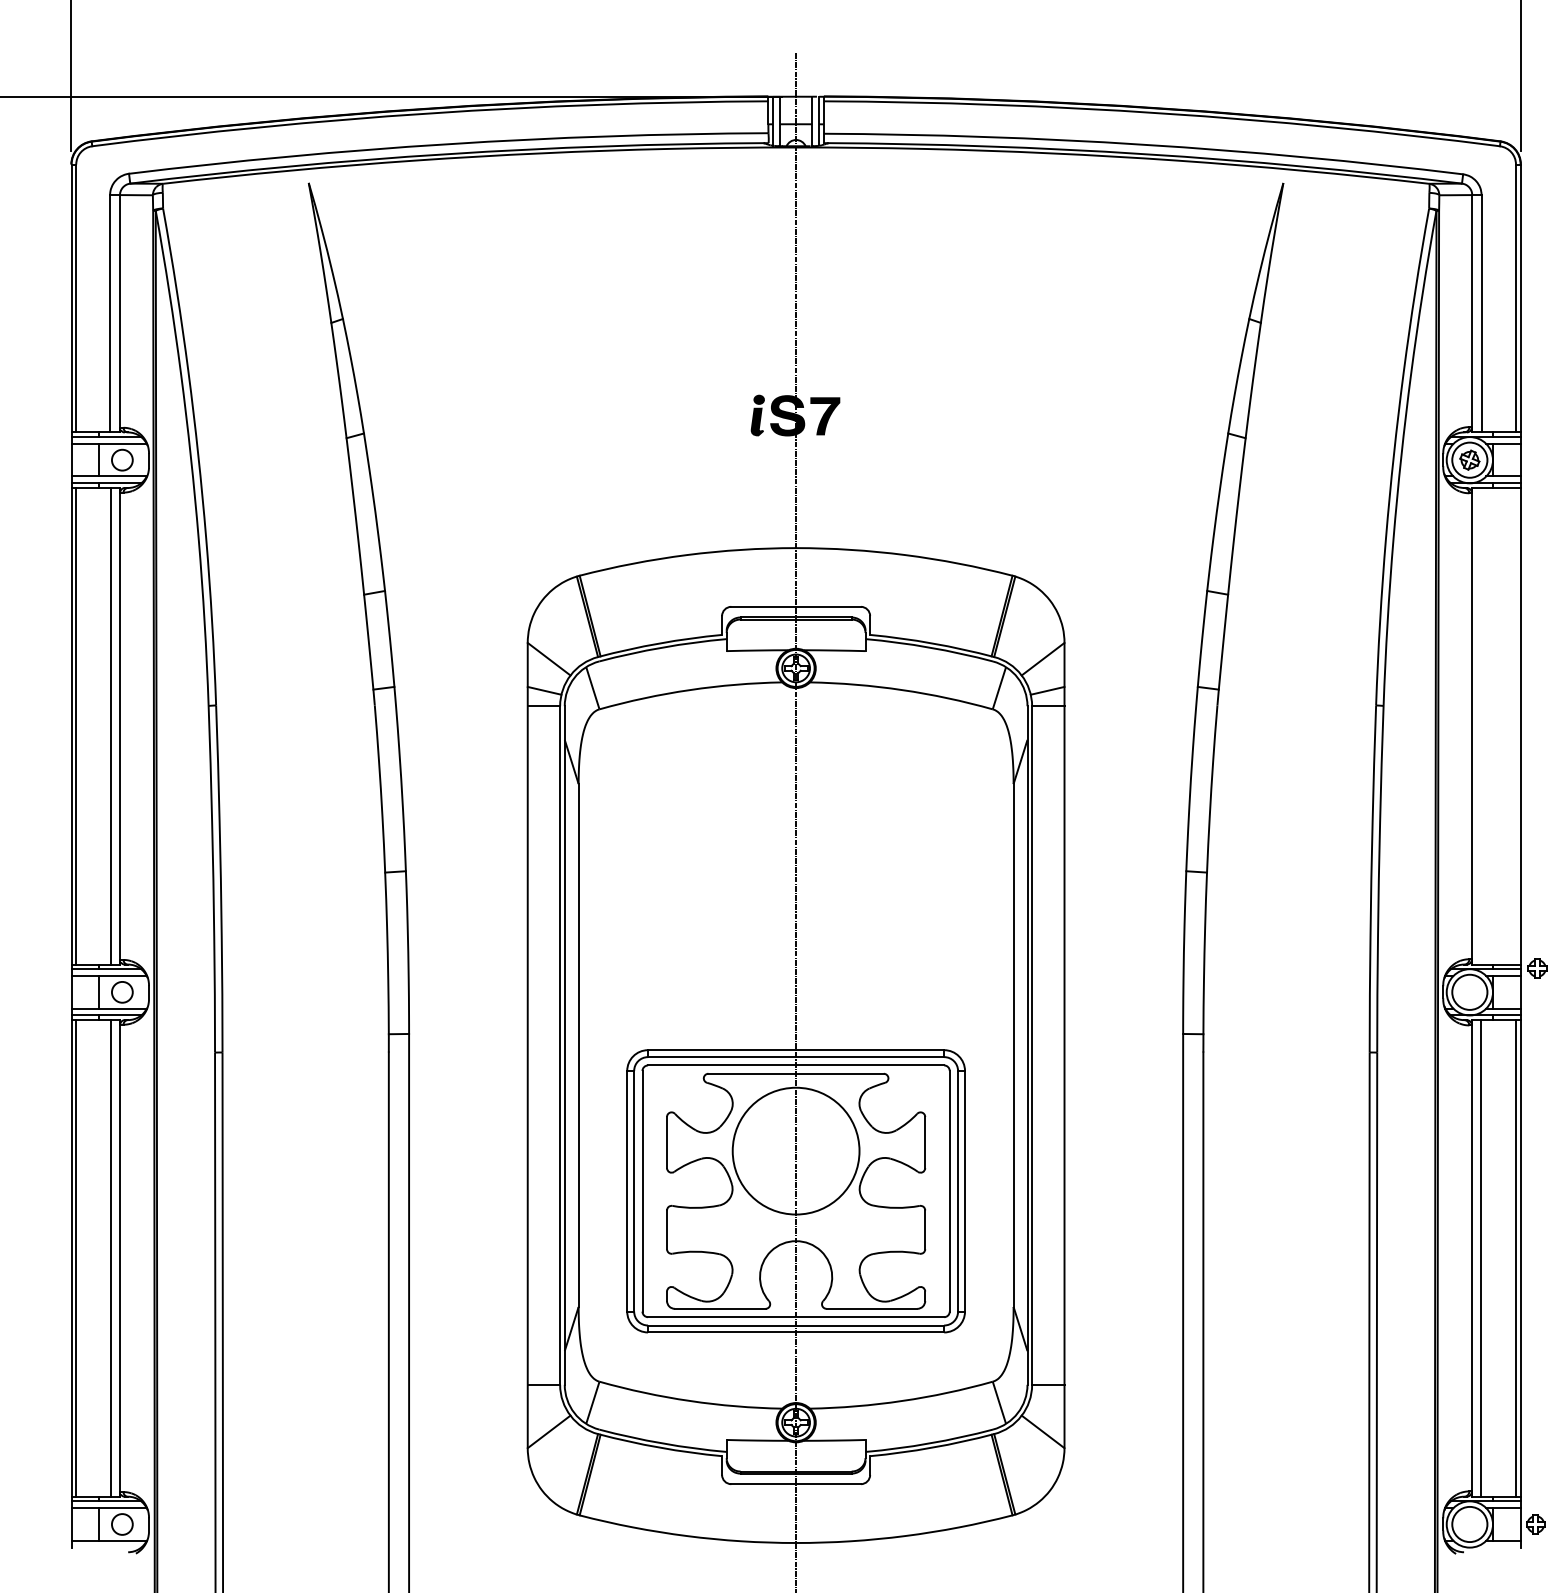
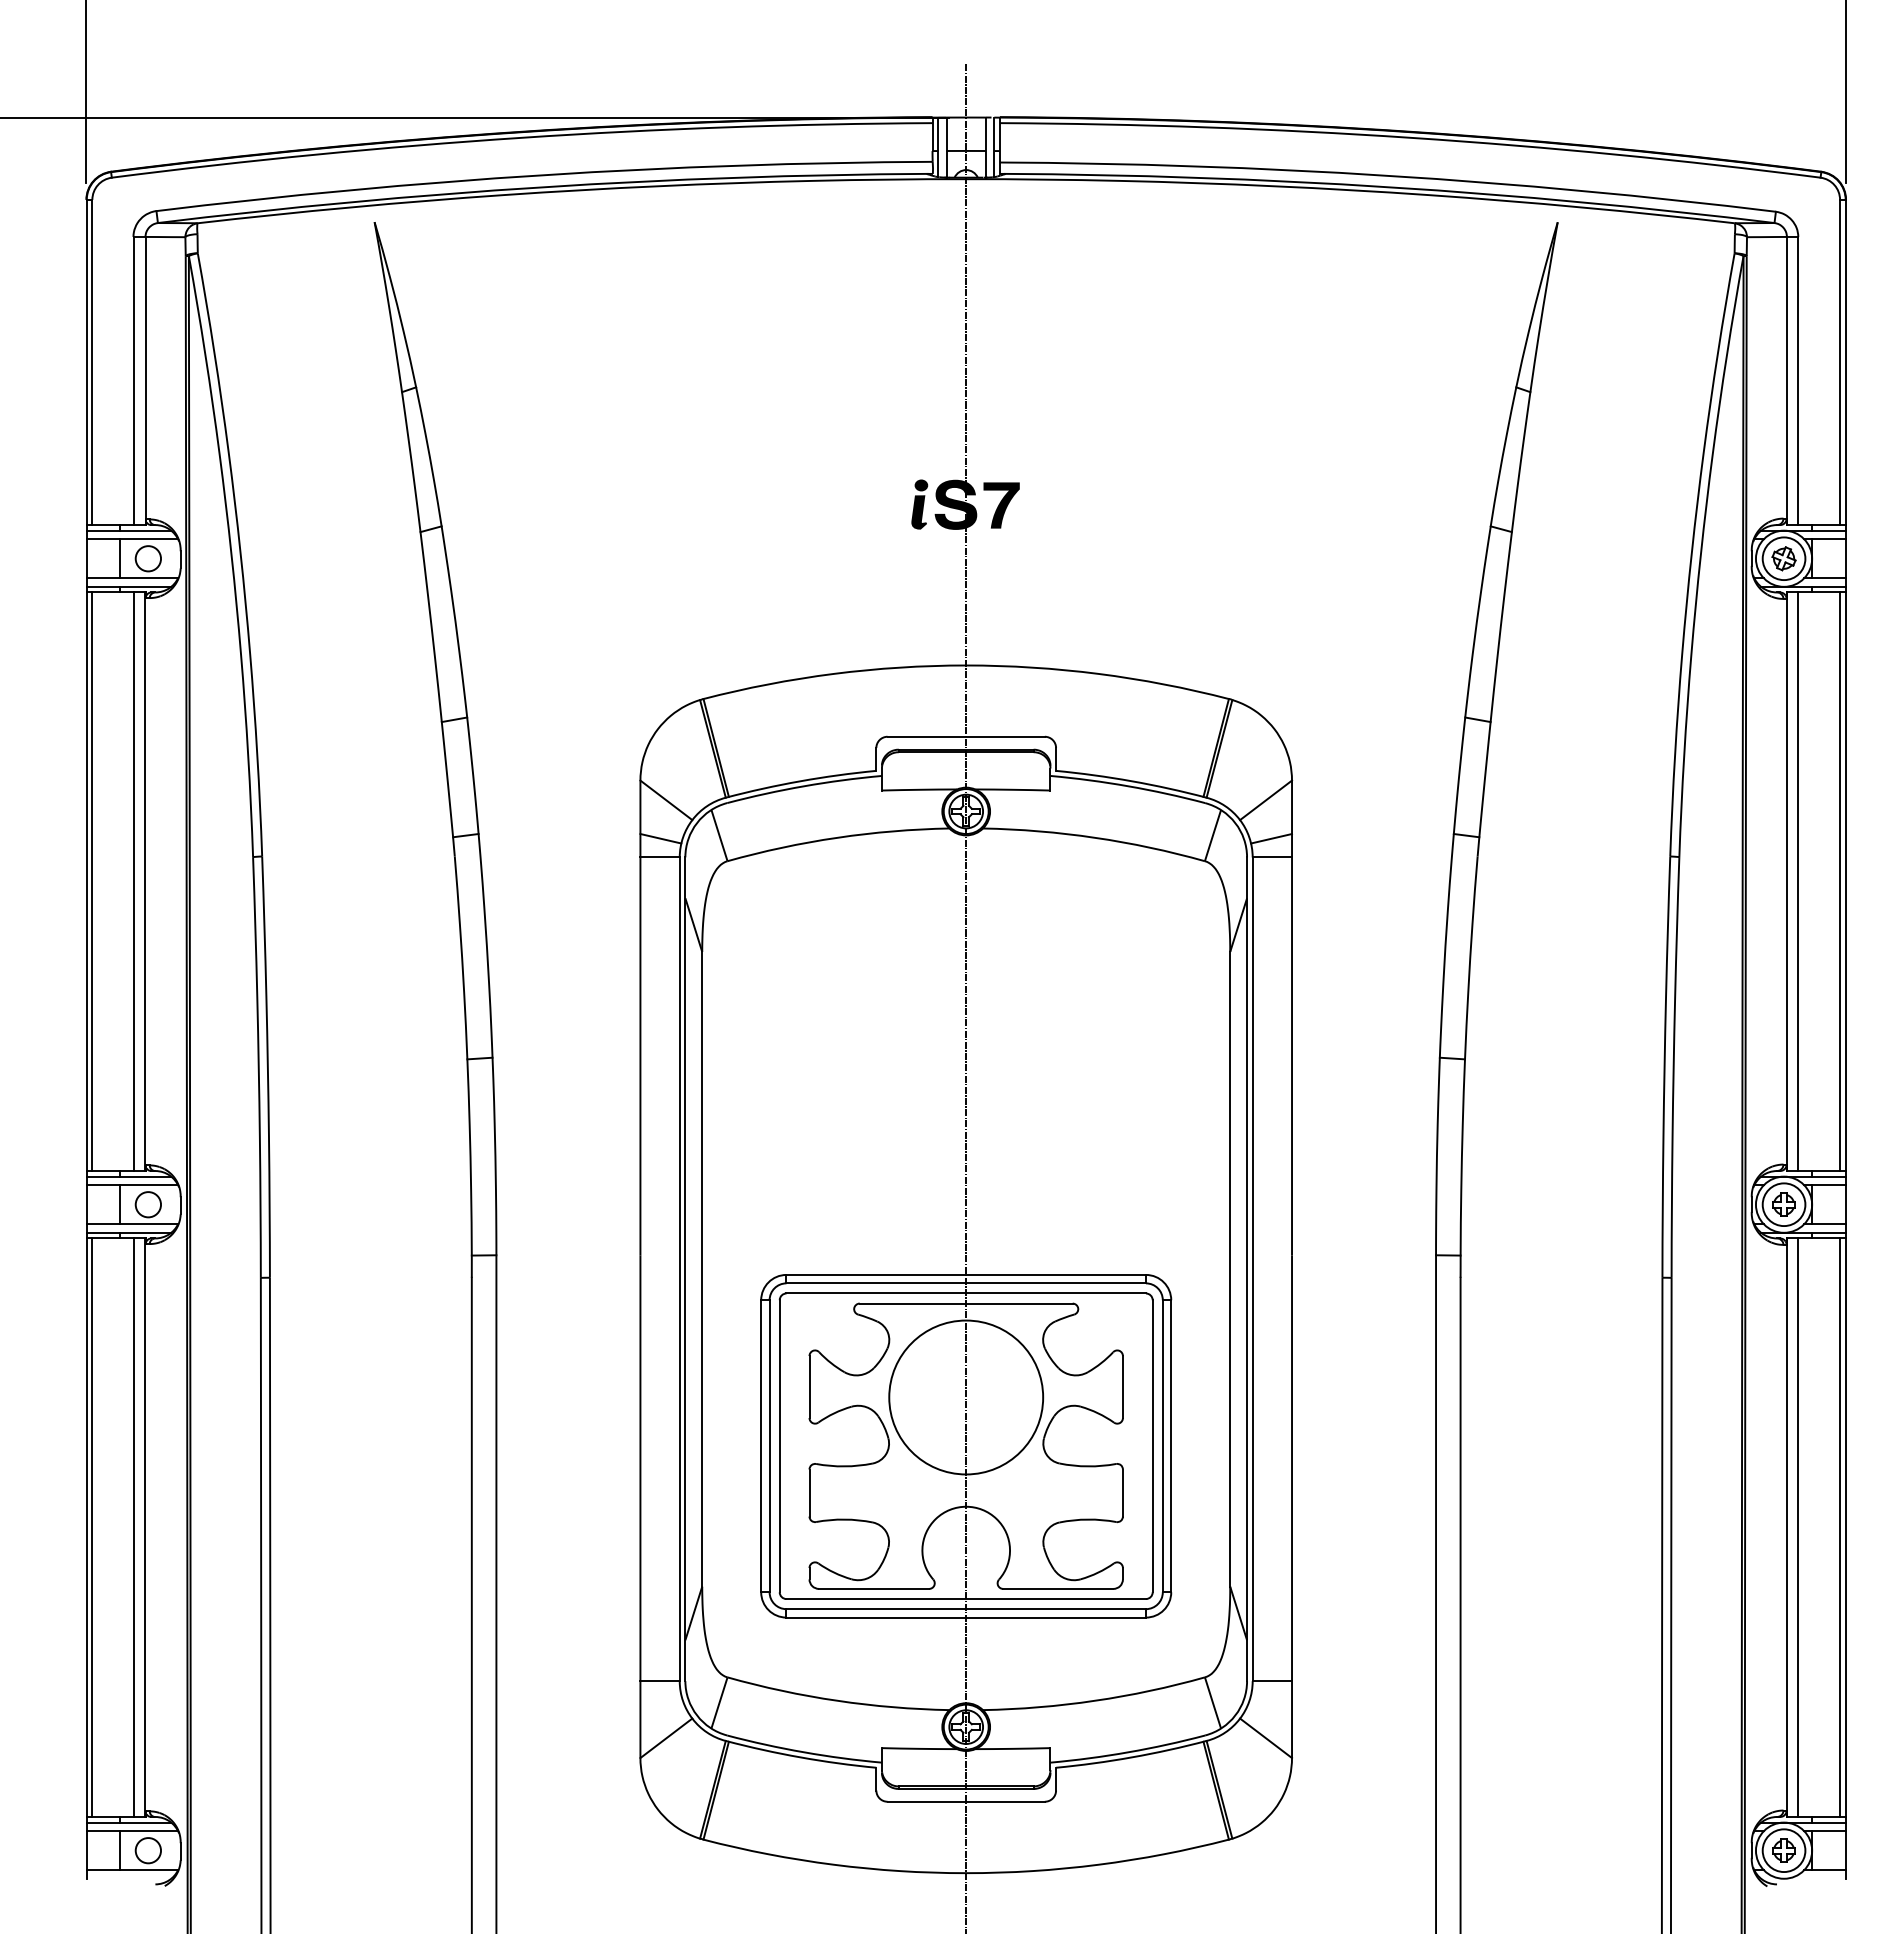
line: (1481, 726) -> (1798, 881), added
line: (1516, 726) -> (1840, 881), added
part: (1536, 968) -> (1783, 1204), moved
part: (1535, 1524) -> (1783, 1850), moved

